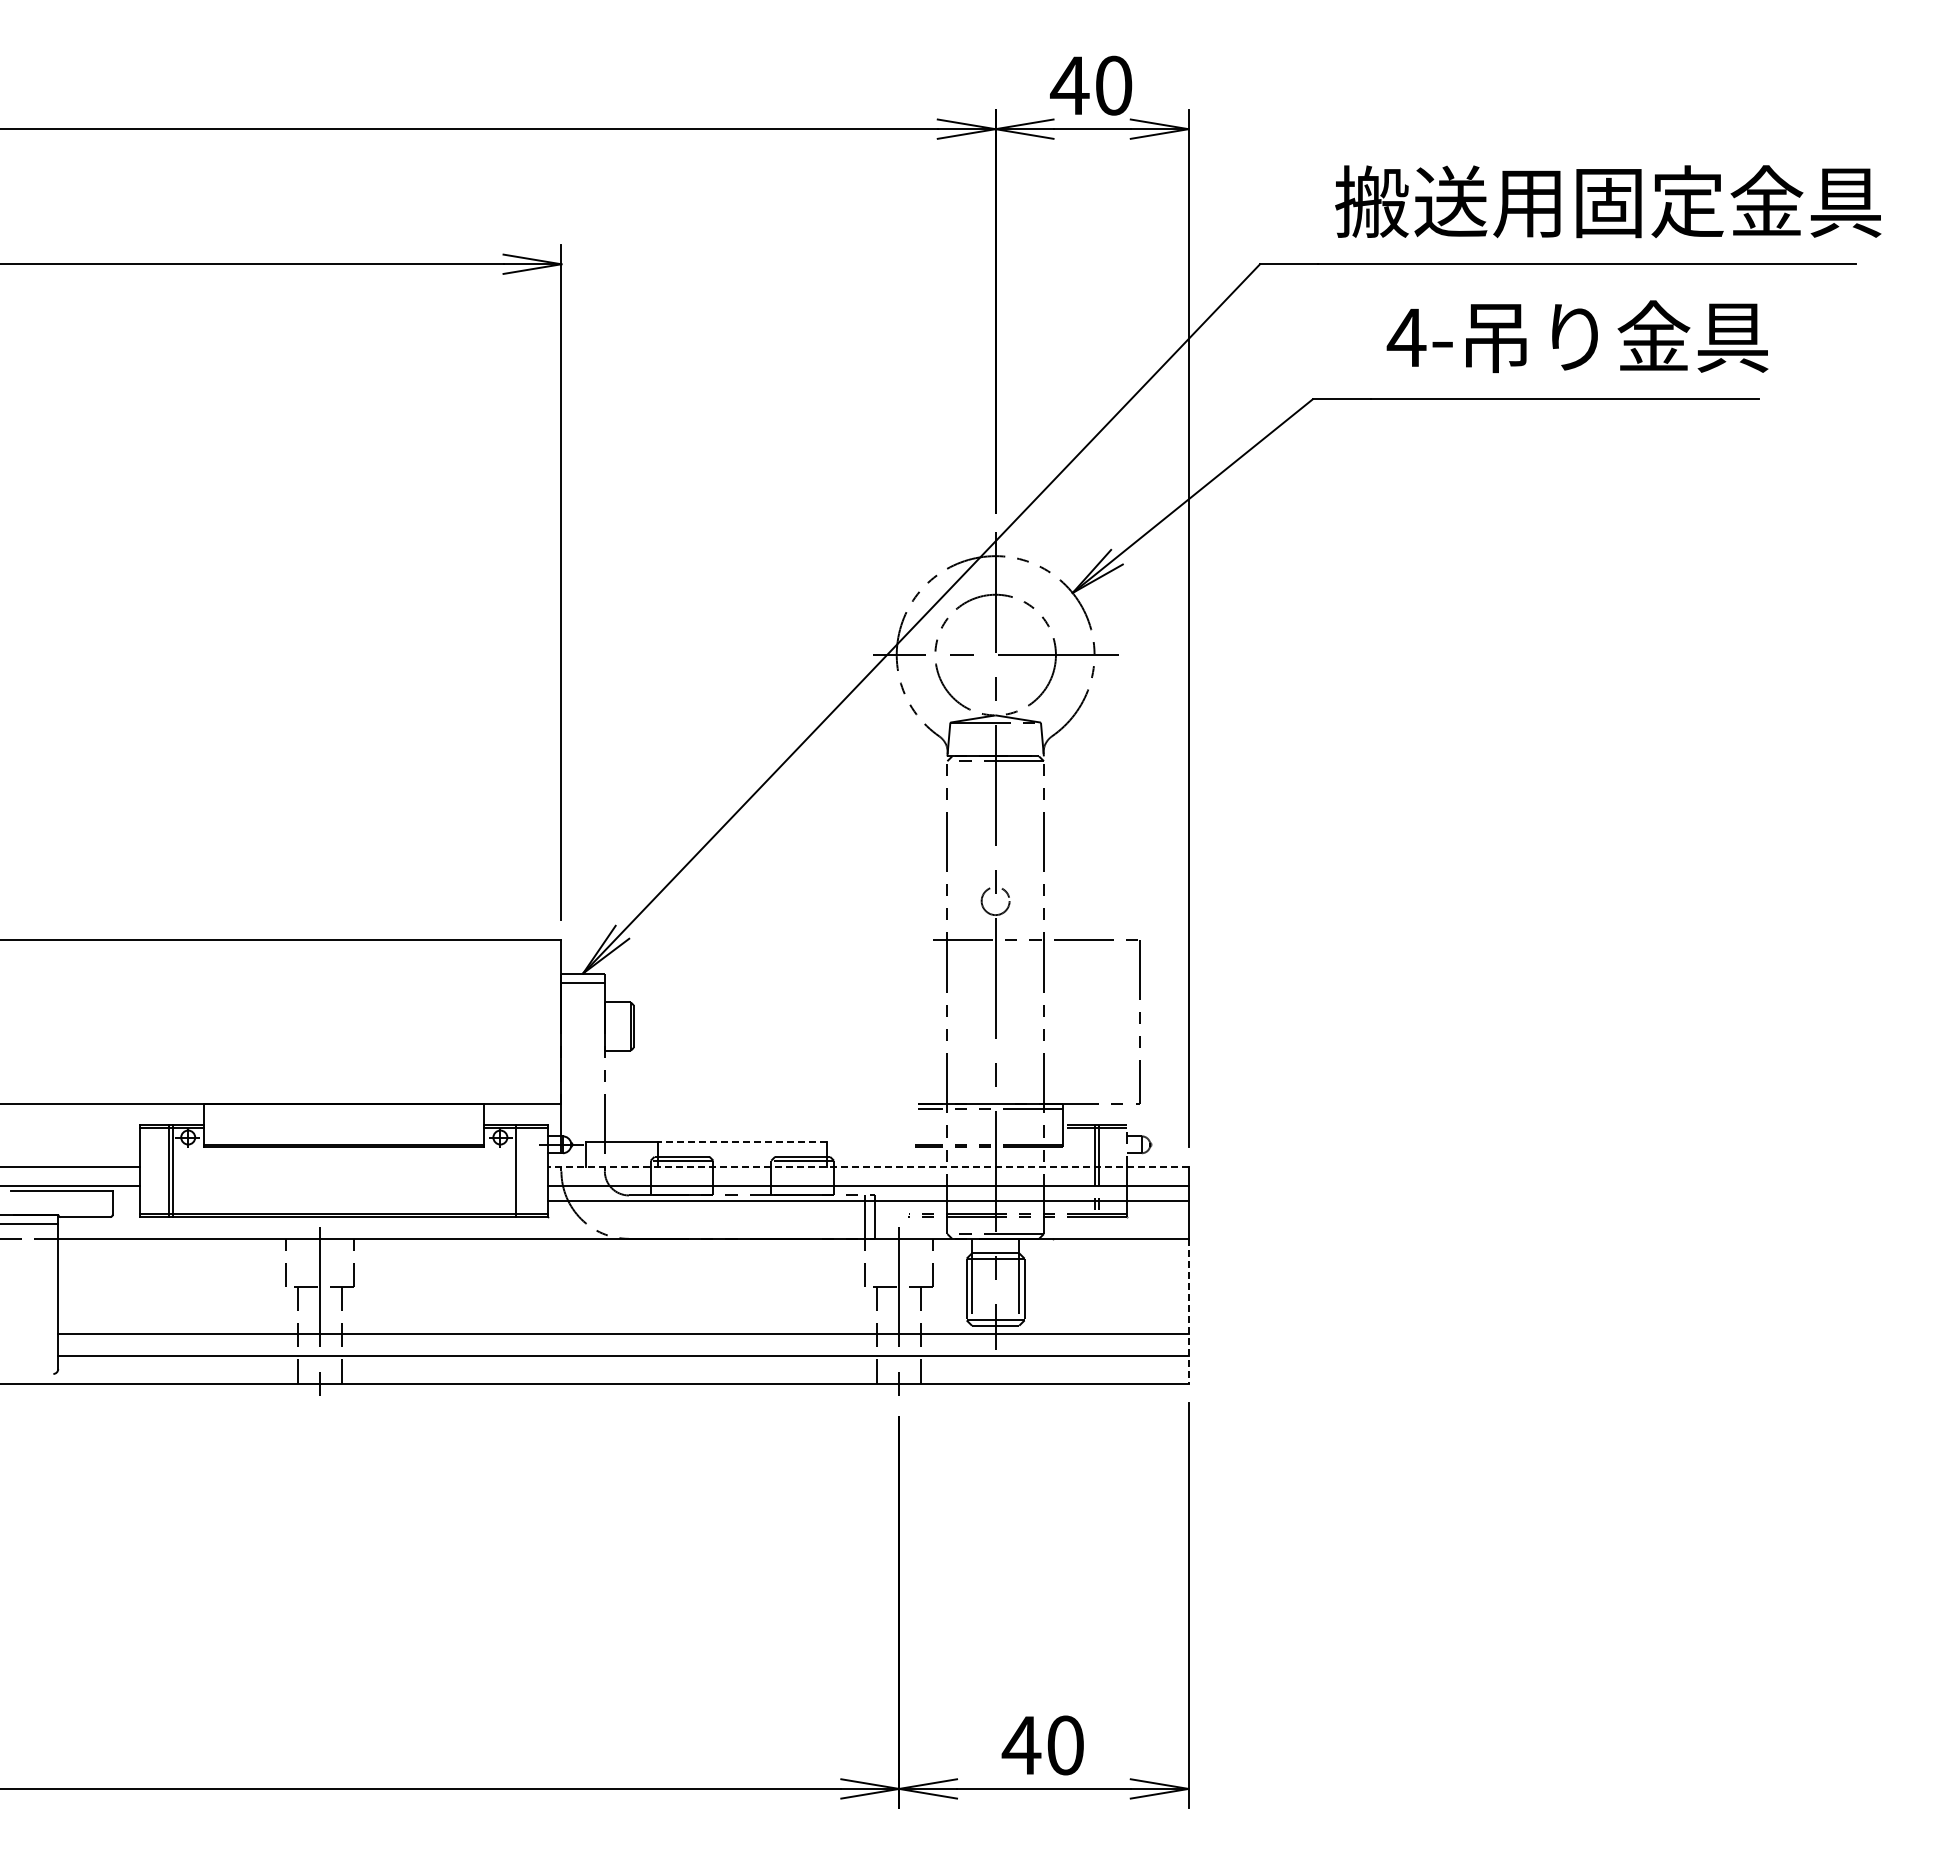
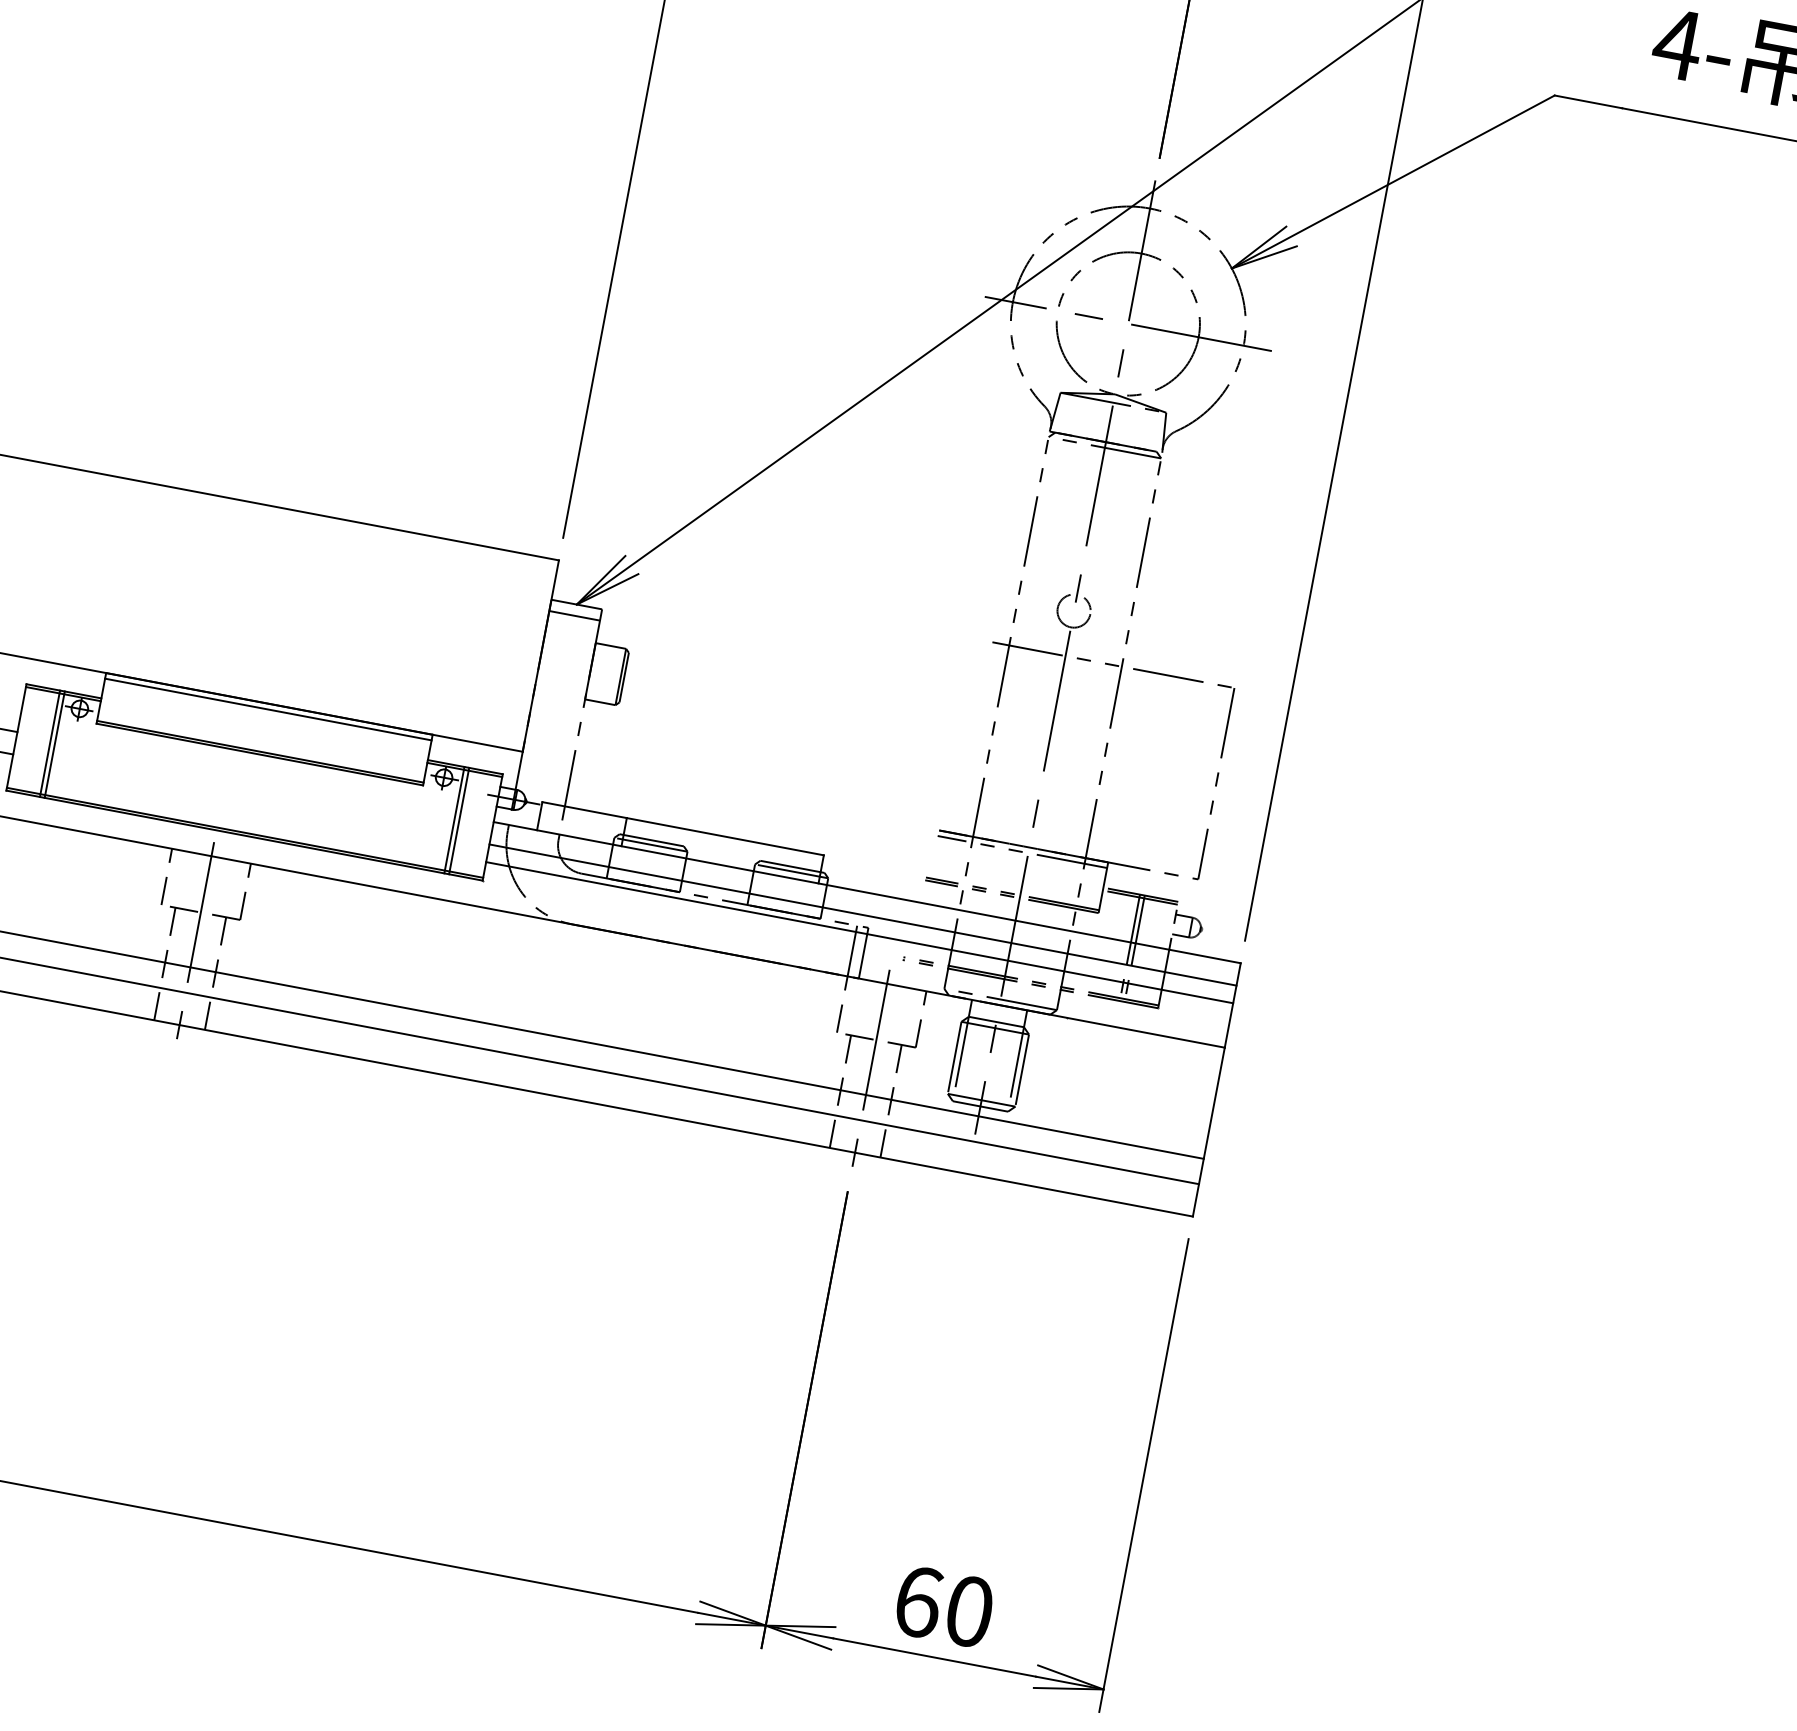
line: (344, 1108) -> (268, 709), added
line: (741, 1142) -> (724, 836), dashed -> solid
line: (868, 1166) -> (867, 892), dashed -> solid
line: (519, 1170) -> (459, 820), added
line: (1188, 1311) -> (1208, 1132), dashed -> solid
text: (1021, 1745) -> (918, 1601), 40 -> 60

